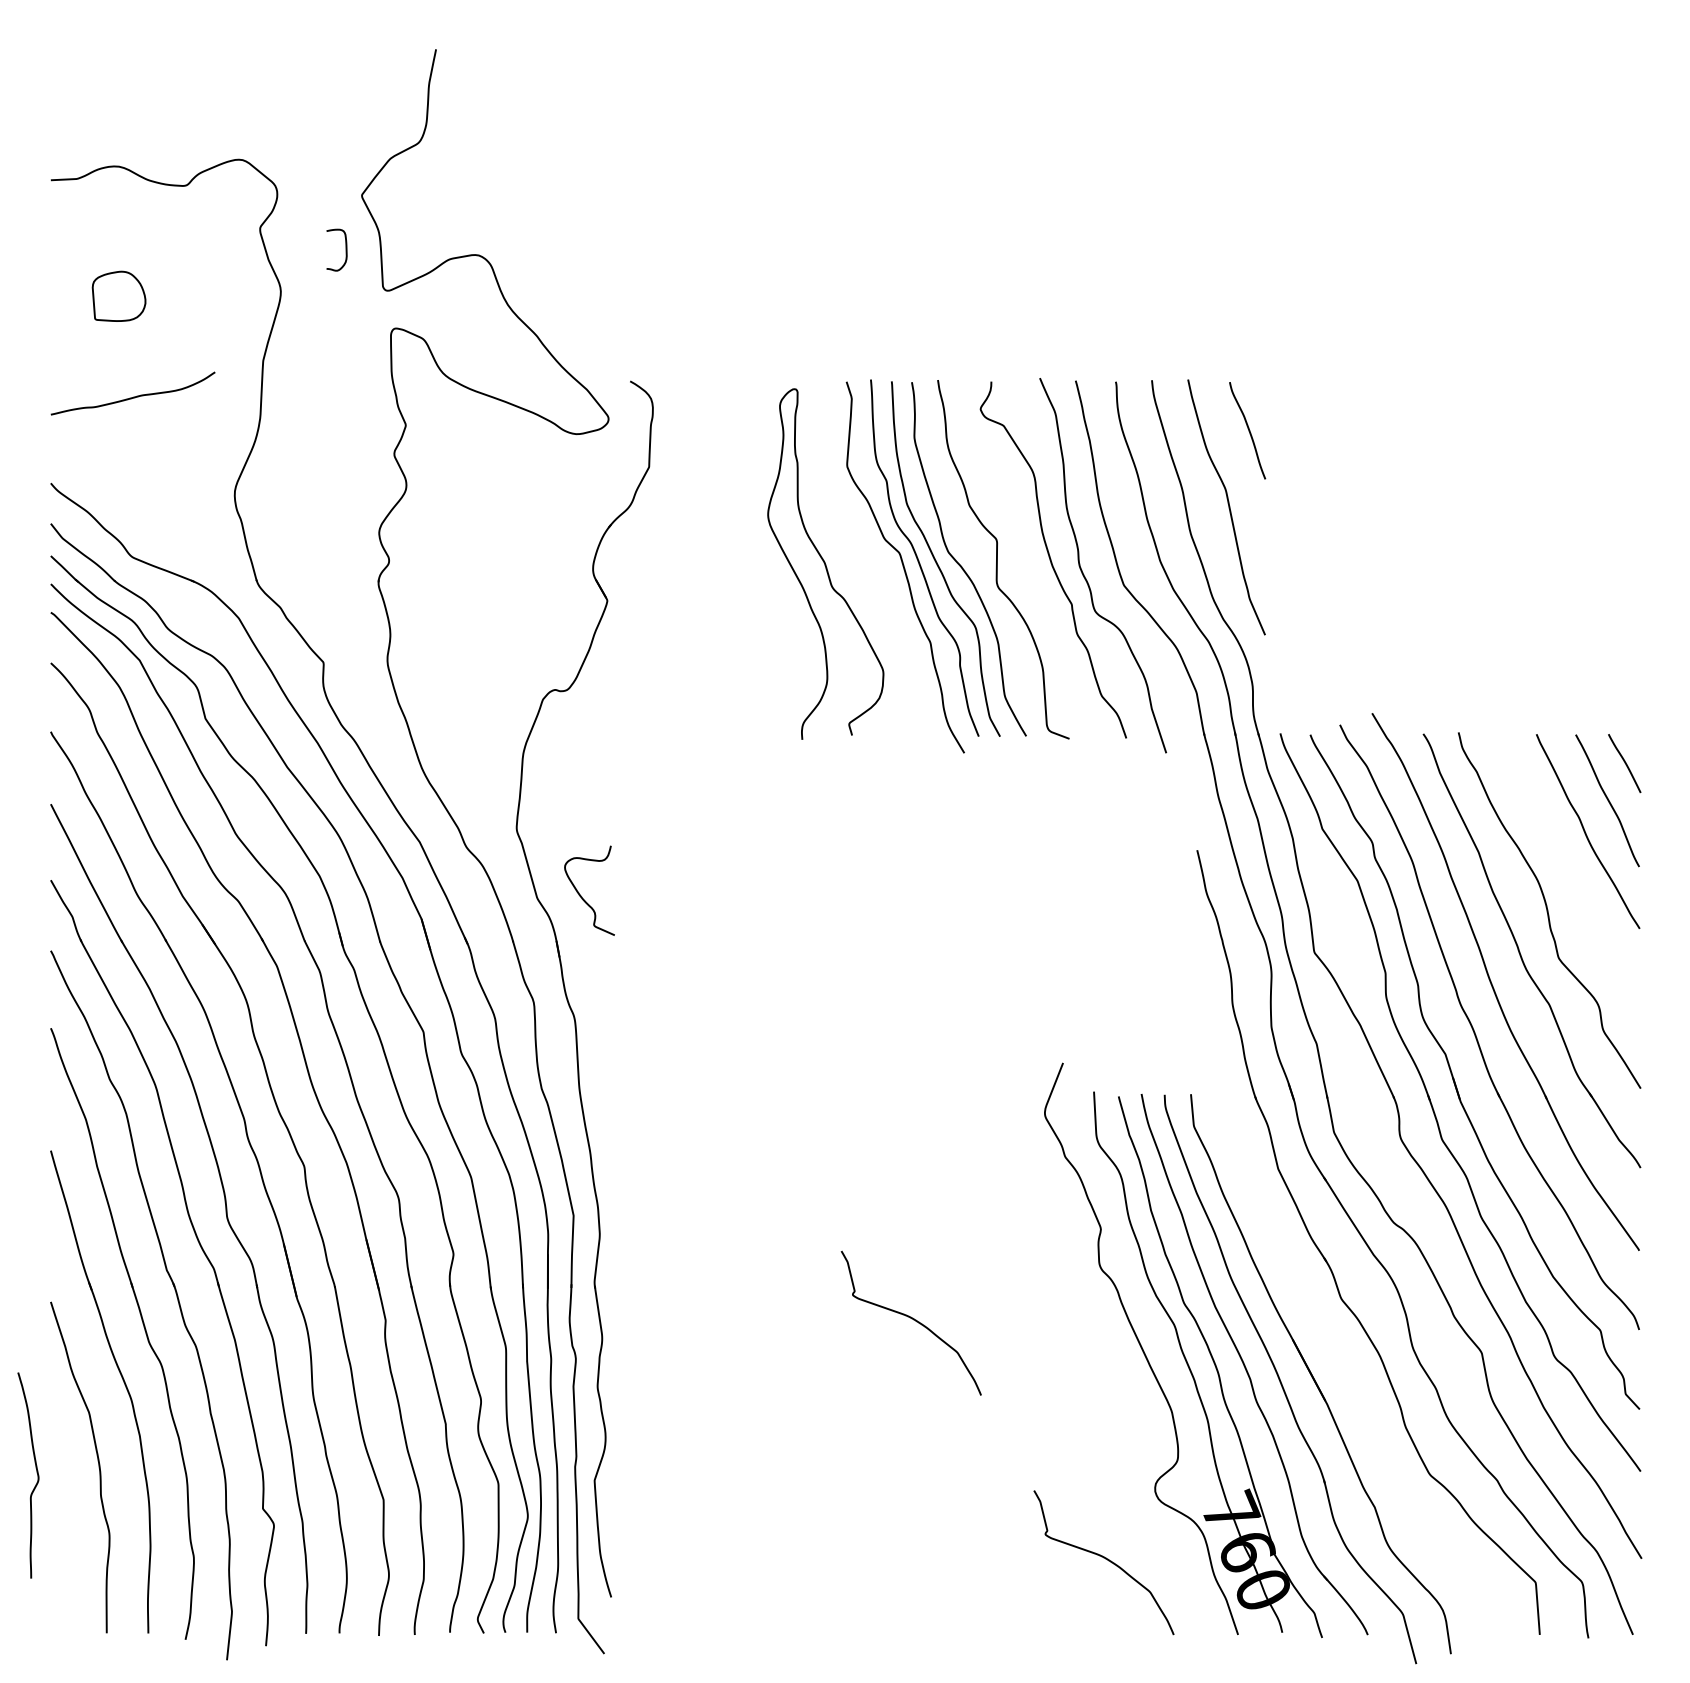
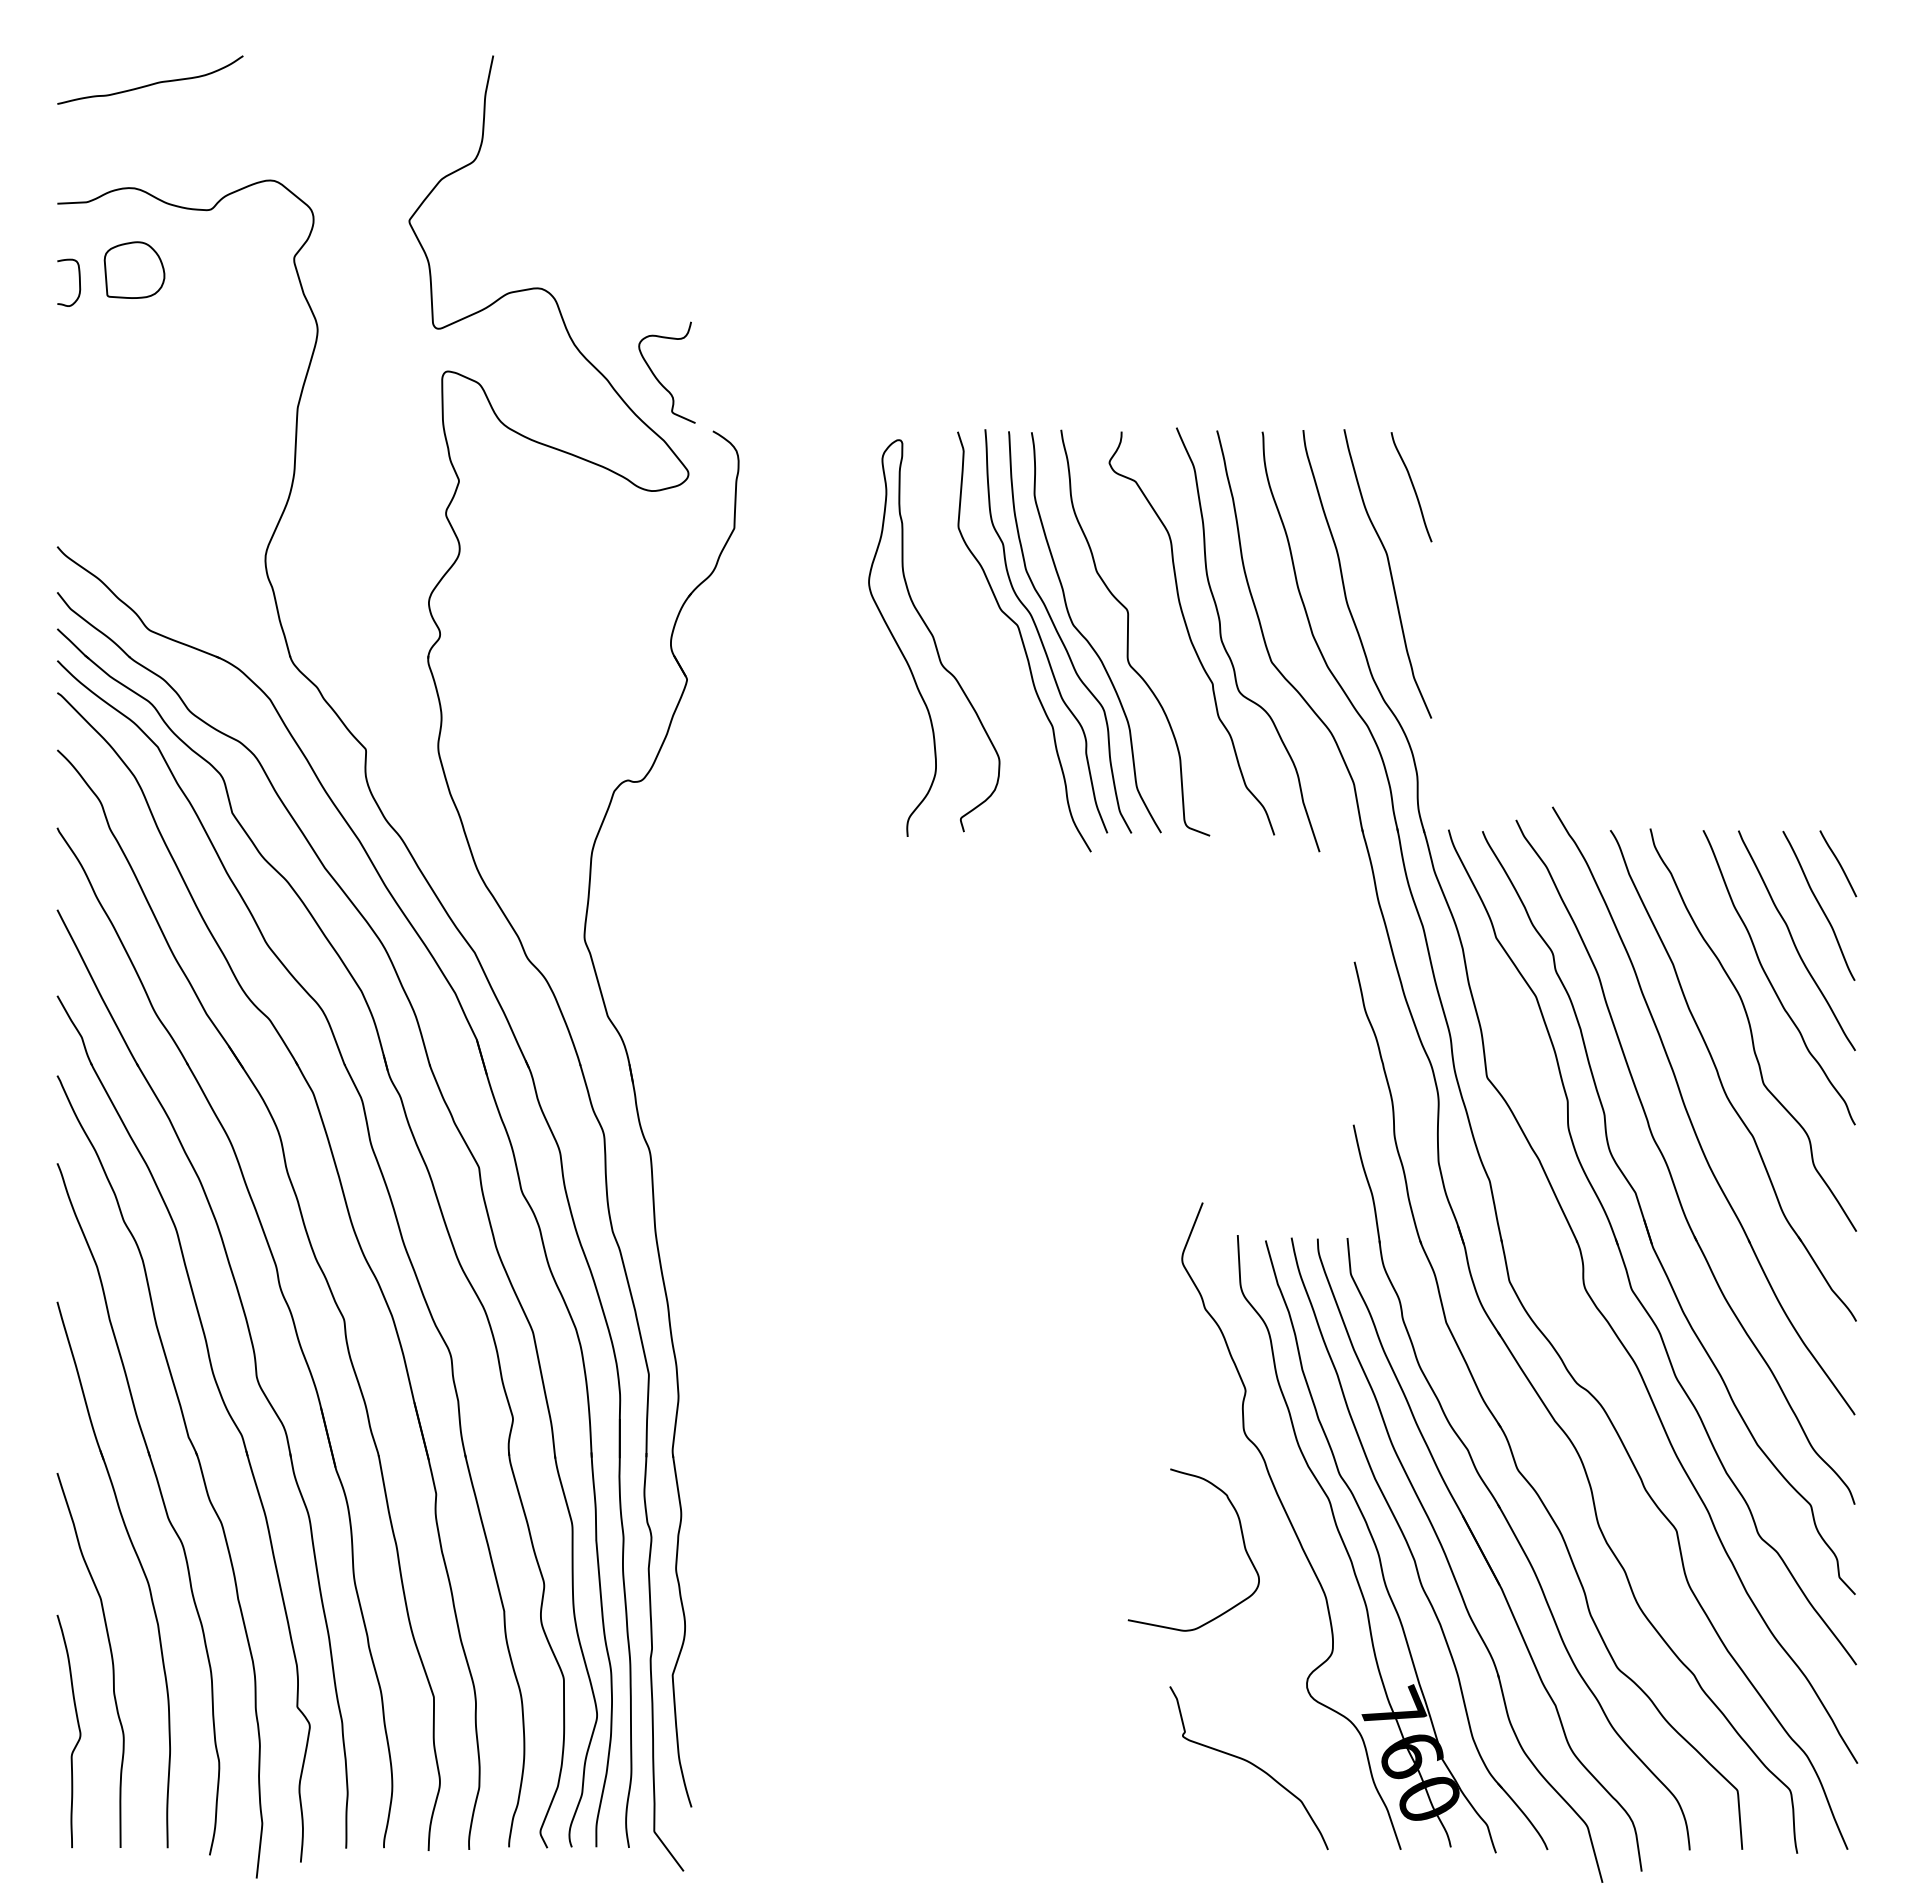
curve: (346, 249) -> (79, 282), moved
part: (119, 295) -> (134, 269), moved
curve: (134, 396) -> (151, 83), moved
curve: (1564, 866) -> (1770, 980), added
curve: (582, 896) -> (658, 379), moved
curve: (913, 1320) -> (1033, 1493), removed
part: (1322, 1325) -> (1496, 1499), added
curve: (1098, 1361) -> (1242, 1540), added
curve: (36, 1473) -> (78, 1729), moved

